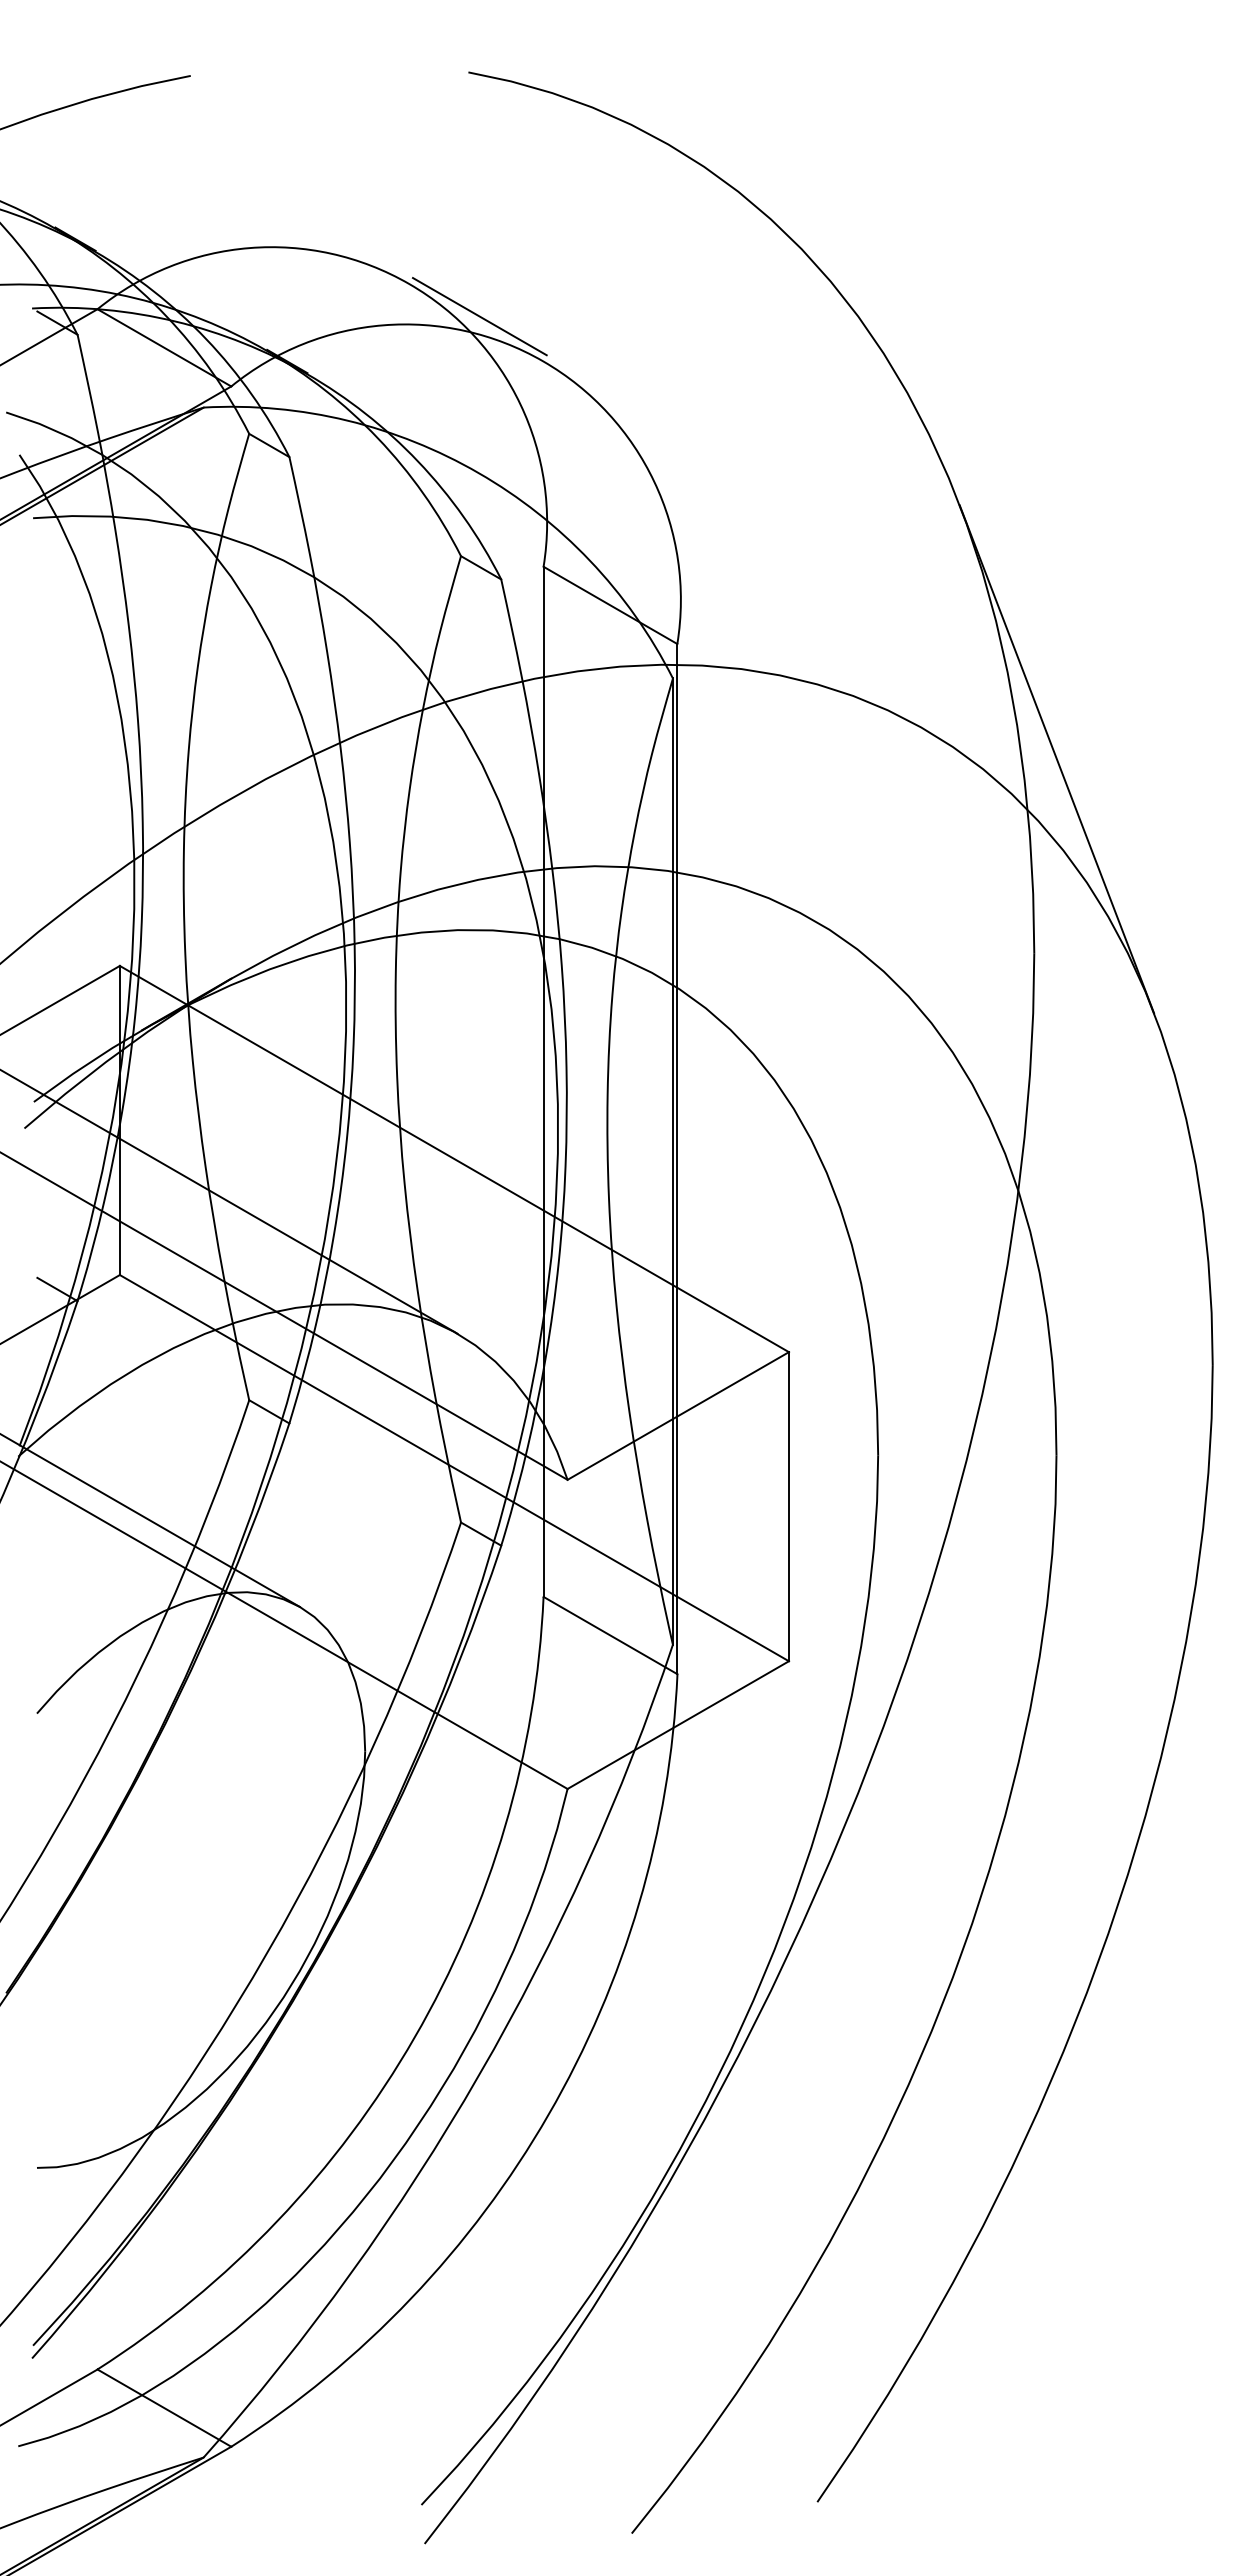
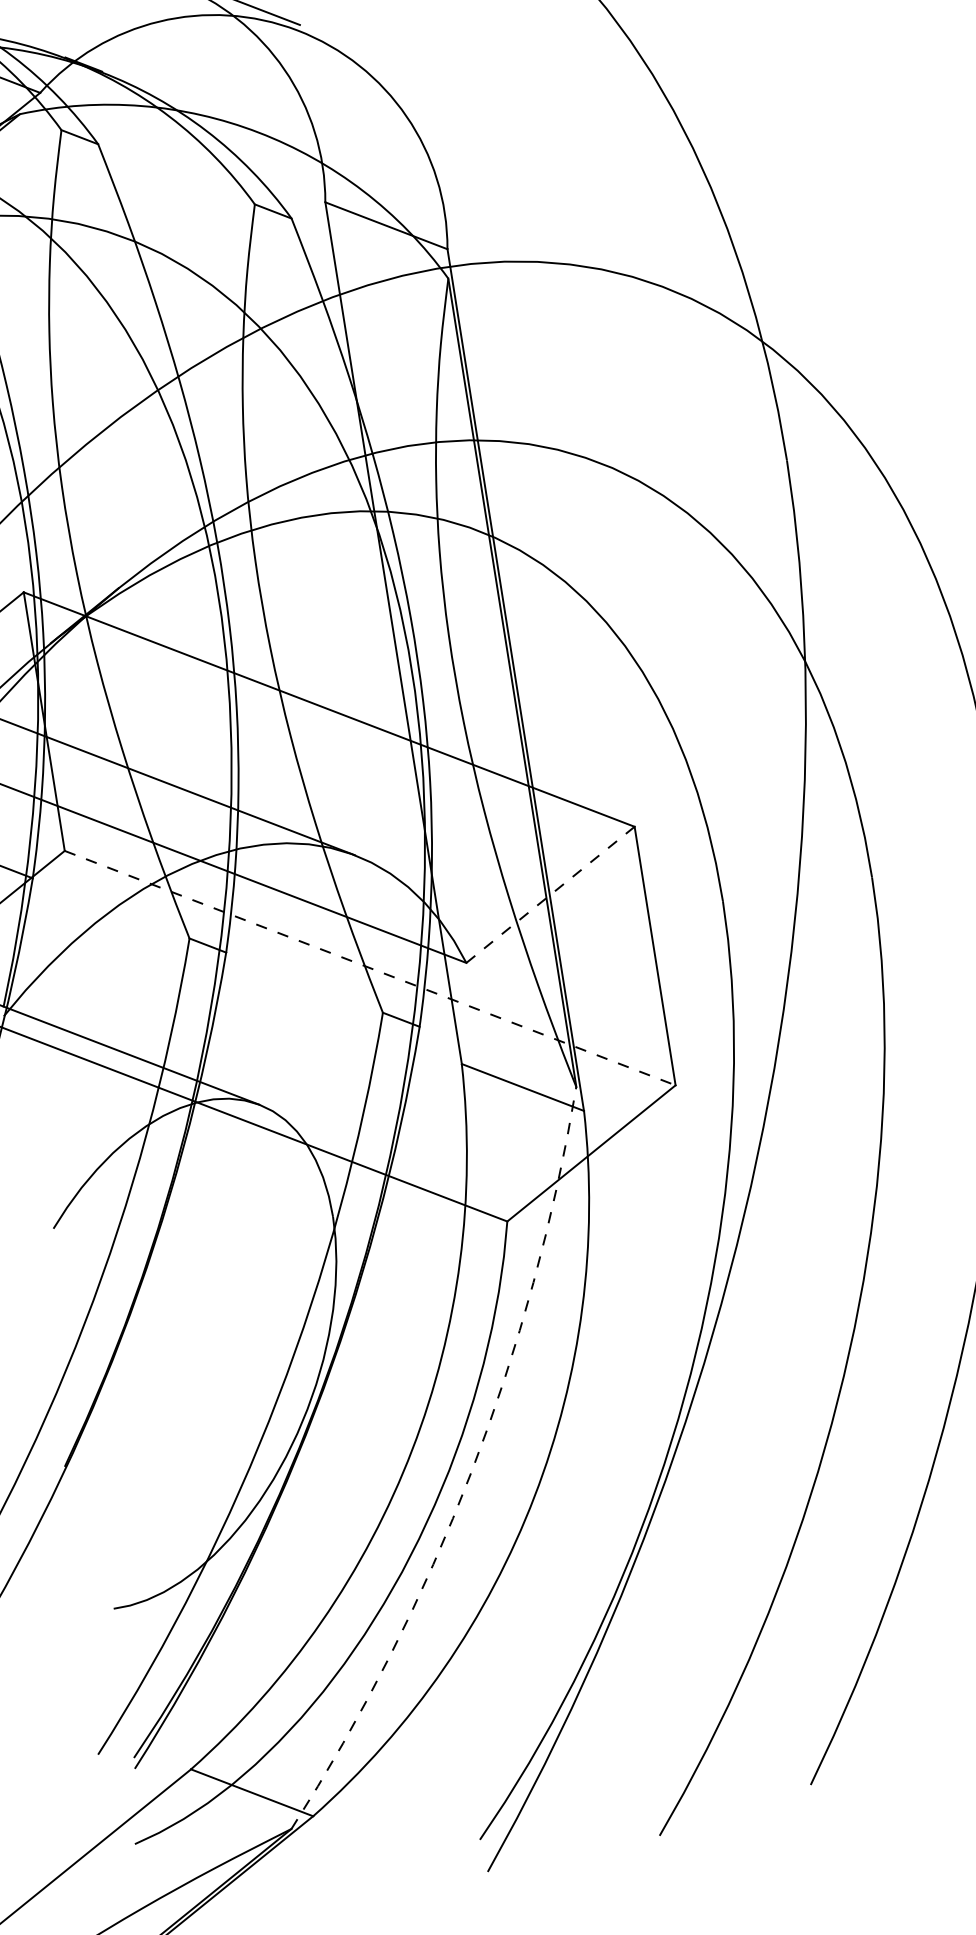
line: (1056, 759) -> (779, 295), removed
line: (678, 1416) -> (550, 895), solid -> dashed
line: (454, 1468) -> (370, 968), solid -> dashed
arc: (479, 2074) -> (471, 1472), solid -> dashed

